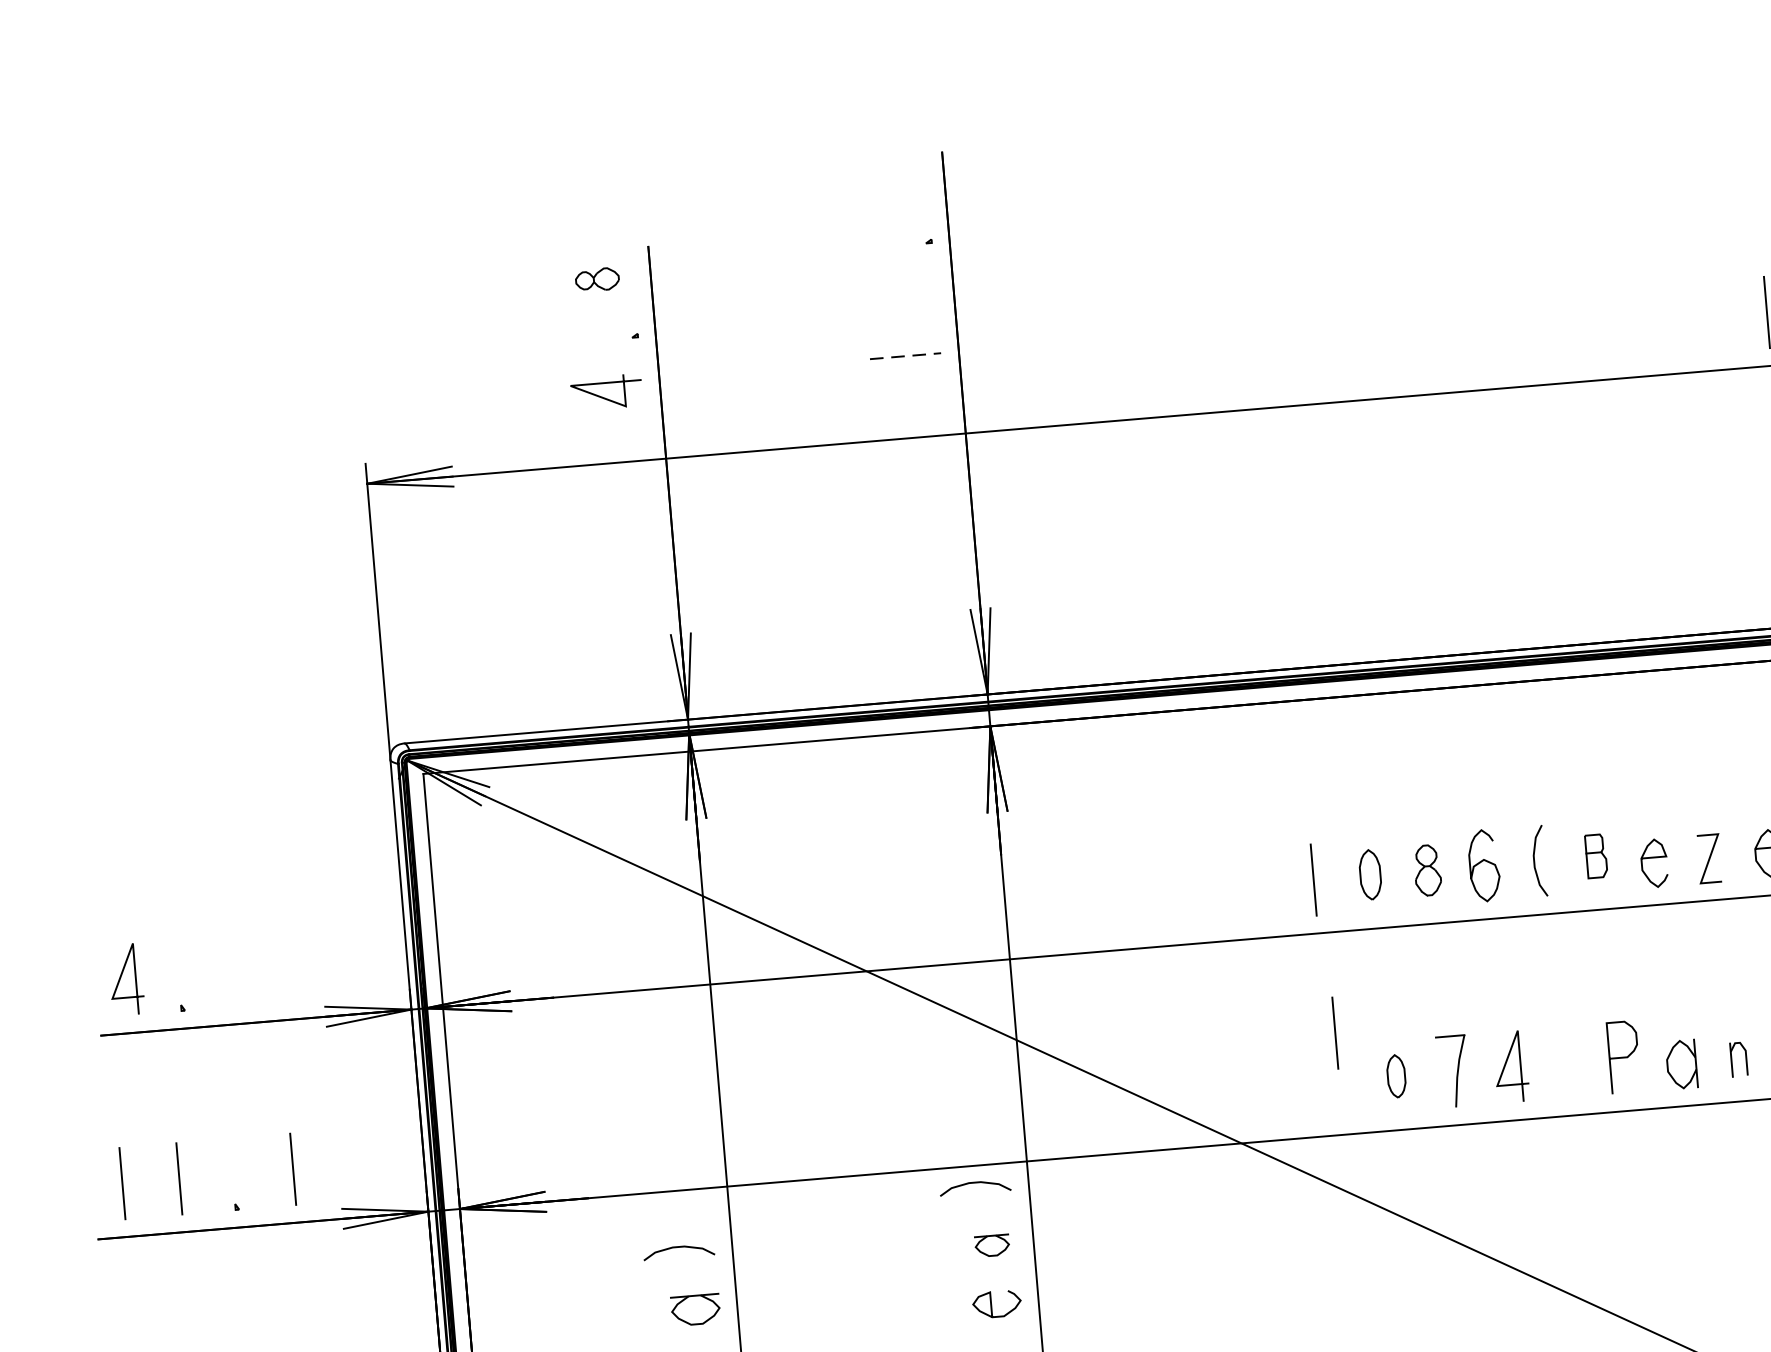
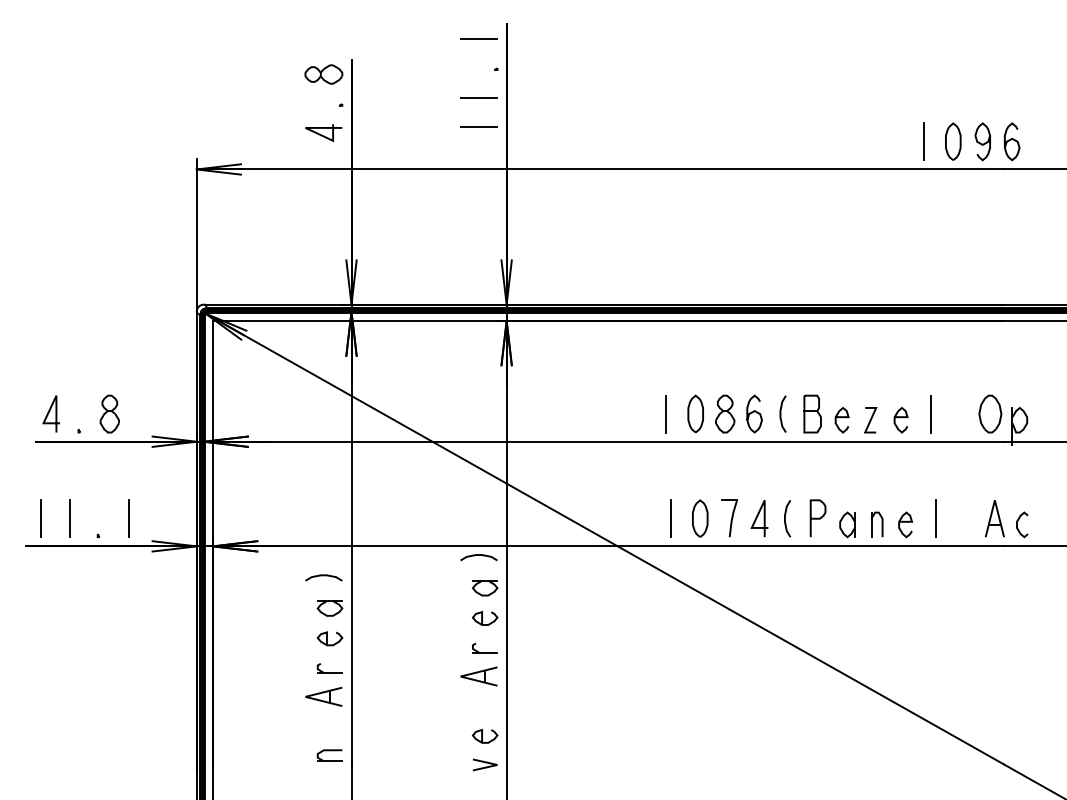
line: (890, 185) -> (478, 38), added
part: (596, 279) -> (323, 74), size x1.67
line: (899, 299) -> (478, 97), added
line: (906, 356) -> (479, 127), dashed -> solid
part: (1596, 855) -> (812, 413), size x1.67
part: (1427, 869) -> (725, 413), size x1.43
part: (1370, 874) -> (695, 413), size x1.43
part: (238, 969) -> (109, 413), added
line: (1334, 1032) -> (670, 518), moved
part: (1739, 1059) -> (877, 524), size x1.43
curve: (1560, 1062) -> (785, 518), added
part: (1396, 1076) -> (700, 518), size x1.67
part: (992, 1246) -> (485, 588), size x1.43

